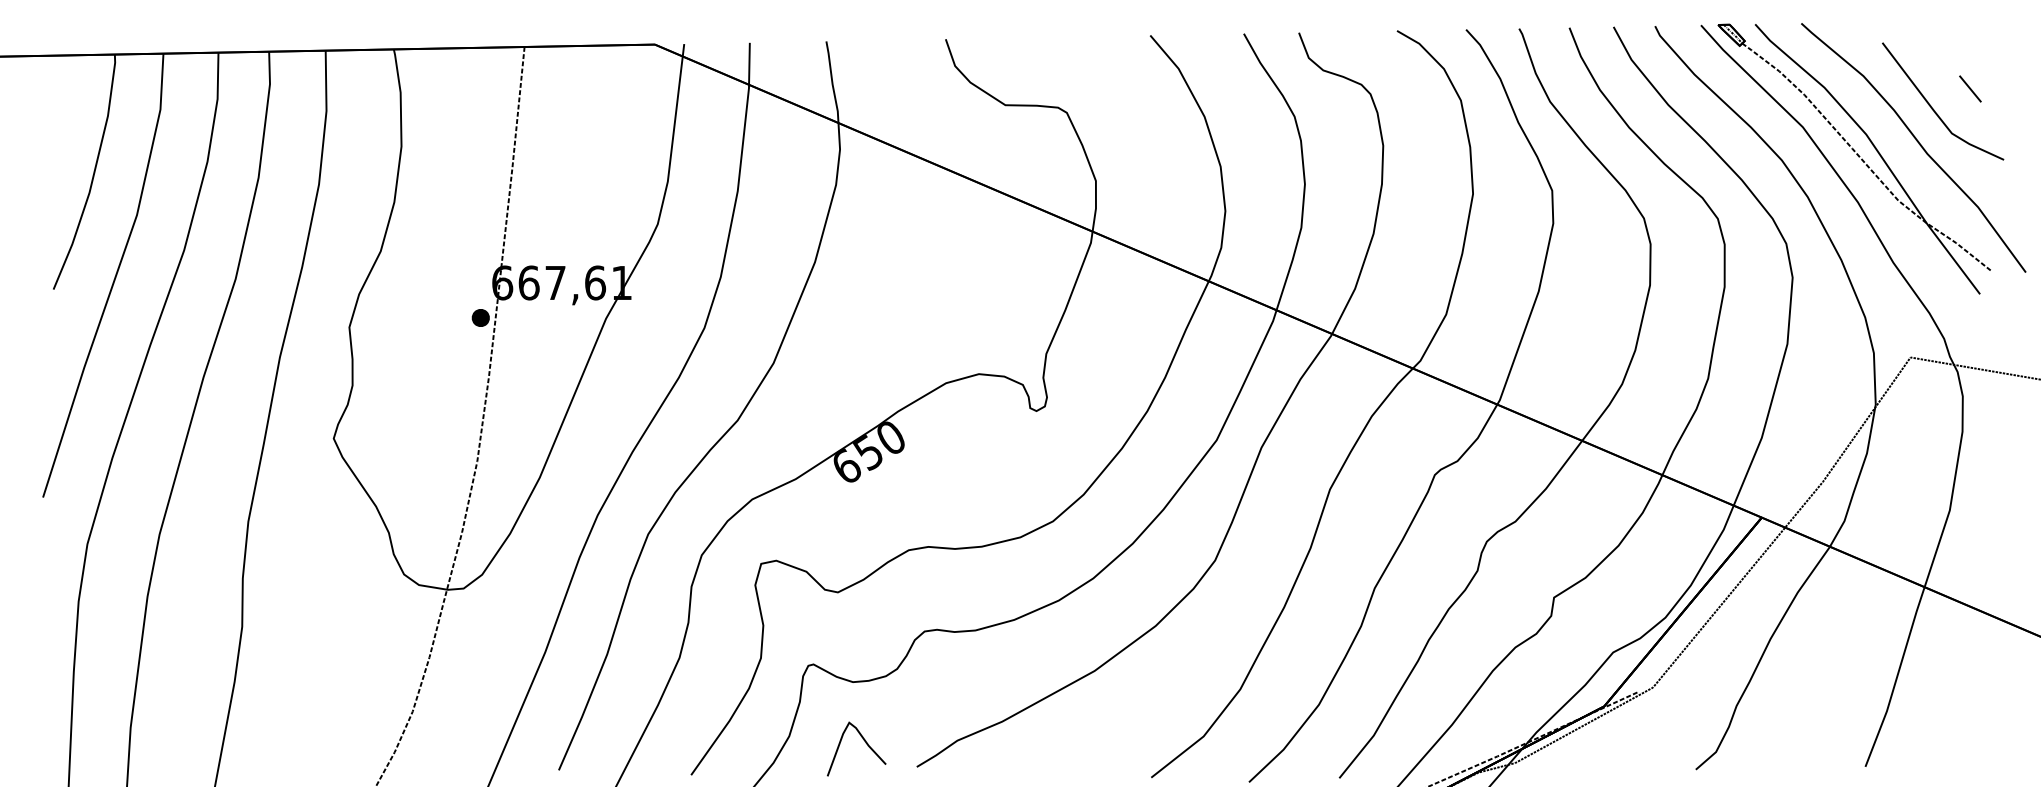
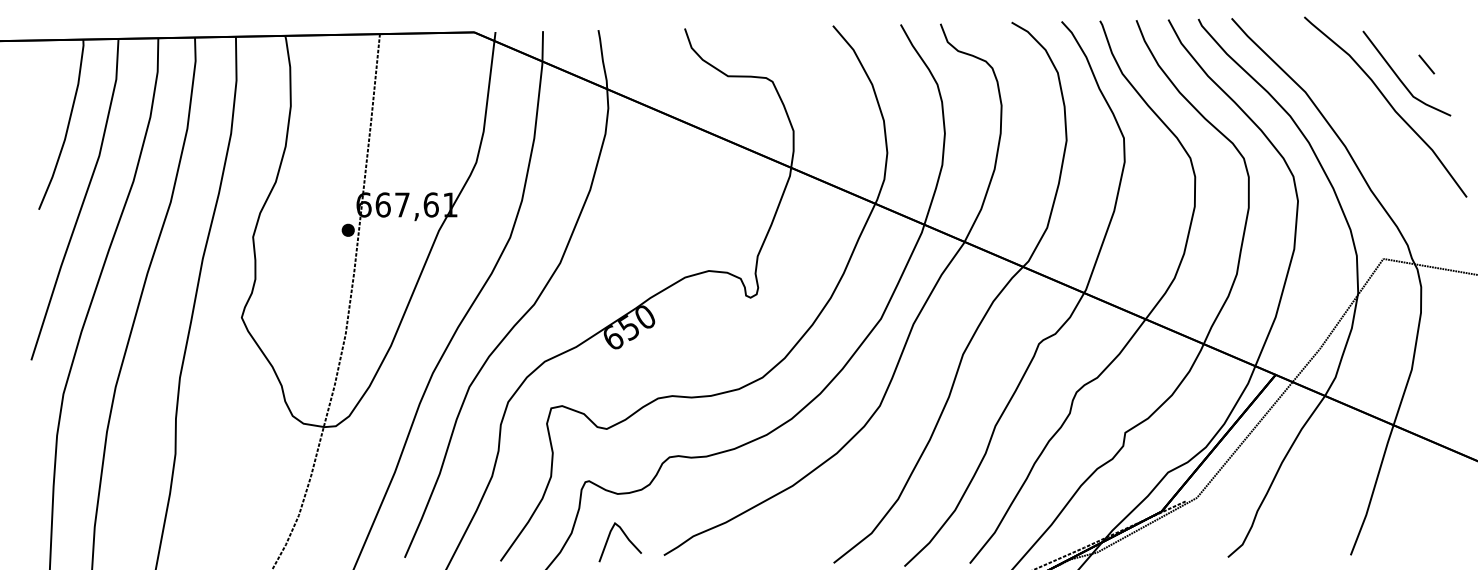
part: (1853, 158) -> (1342, 114), removed

